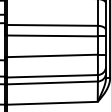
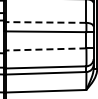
line: (51, 25) -> (45, 22), solid -> dashed
line: (51, 56) -> (45, 49), solid -> dashed

